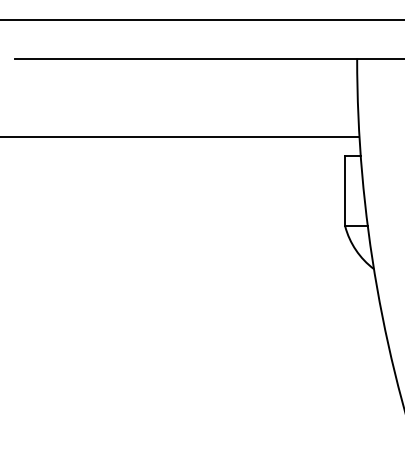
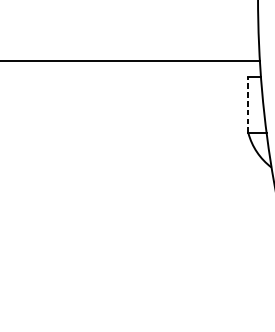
line: (345, 190) -> (248, 104), solid -> dashed

